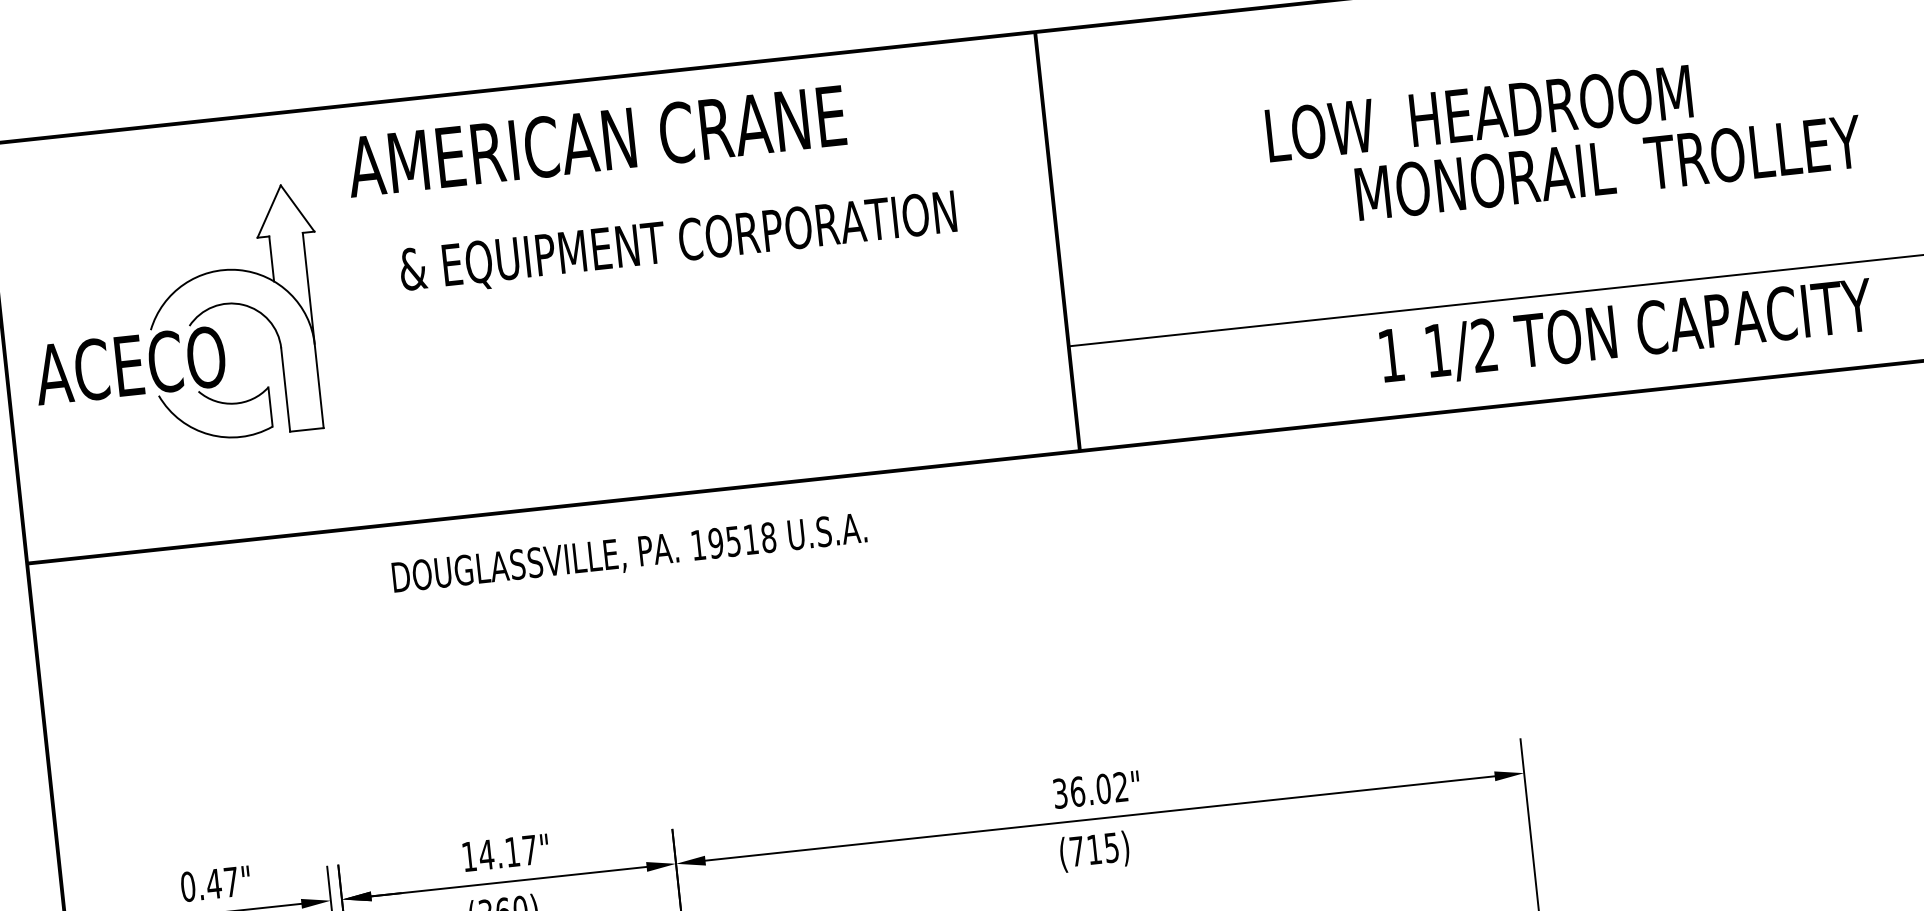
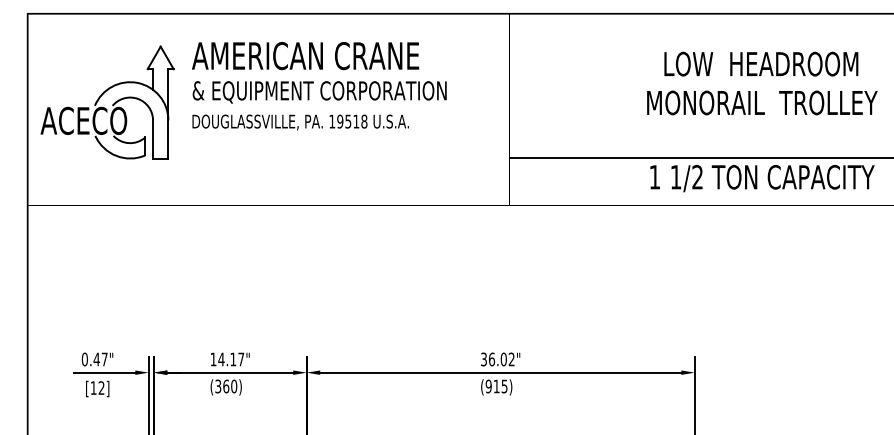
text: (1479, 112) -> (761, 63), moved
text: (596, 142) -> (305, 56), moved
text: (677, 244) -> (319, 92), moved
text: (629, 554) -> (300, 122), moved
text: (1076, 851) -> (488, 386), (715) -> (915)

